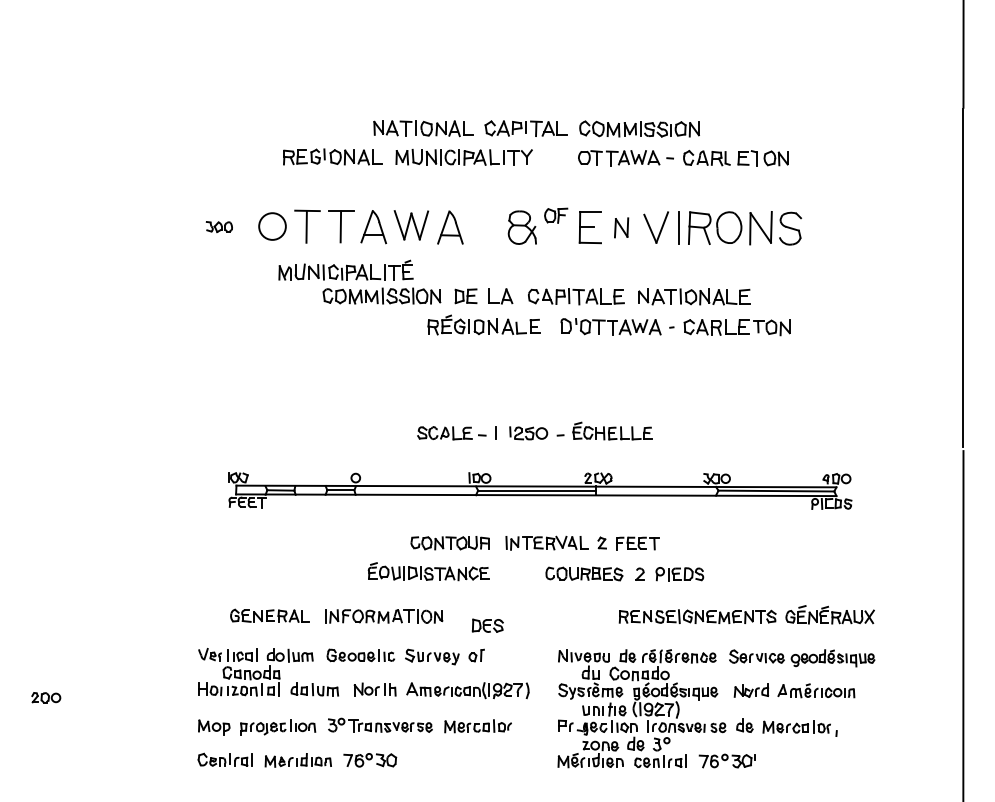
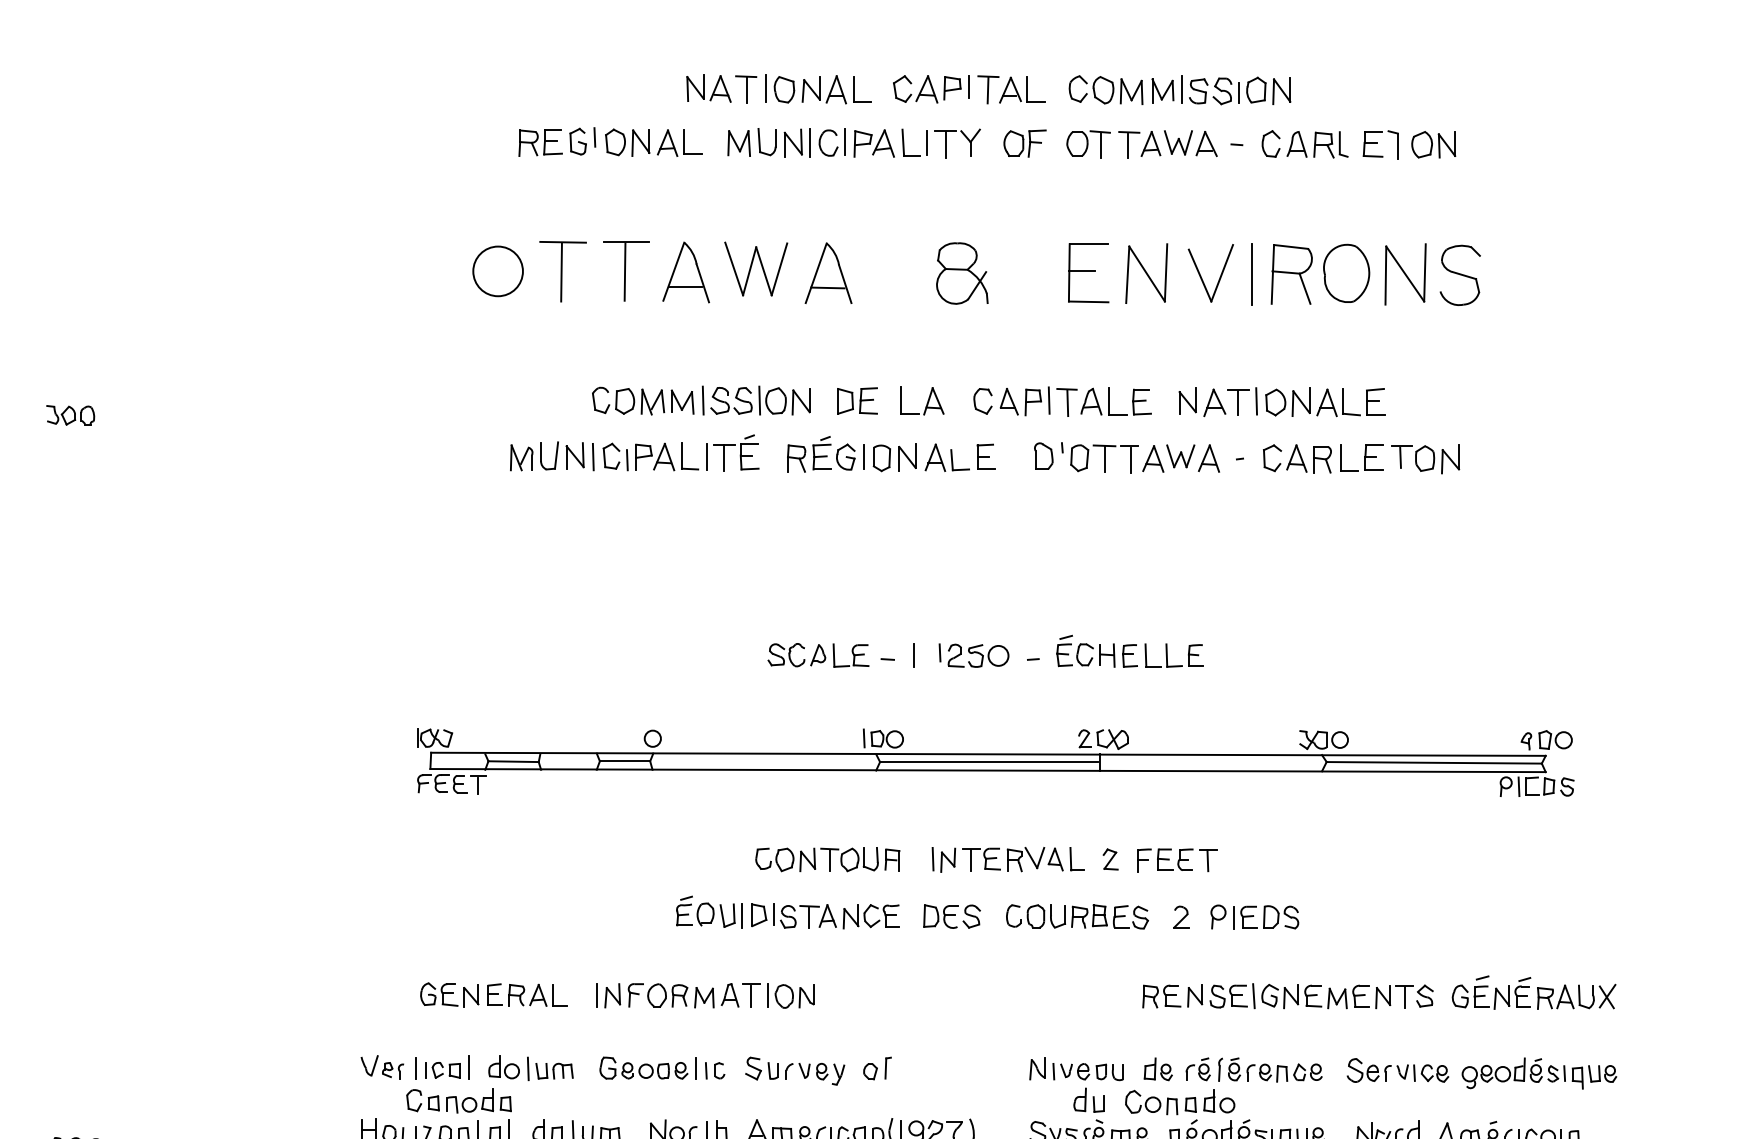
part: (556, 215) -> (1025, 143), moved
part: (218, 227) -> (68, 416), moved
part: (621, 227) -> (1146, 273), size x1.67
part: (345, 269) -> (633, 451), moved
part: (487, 625) -> (951, 915), moved

